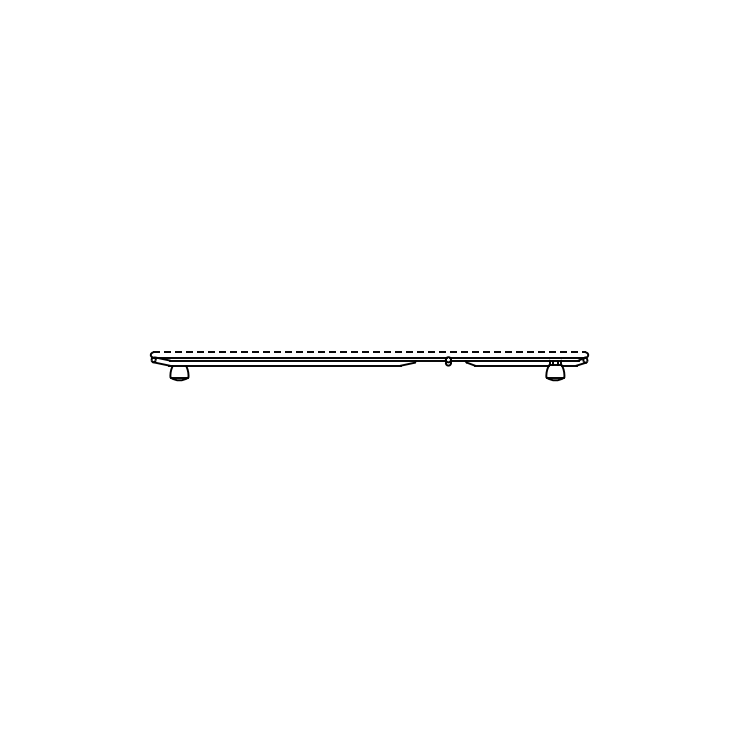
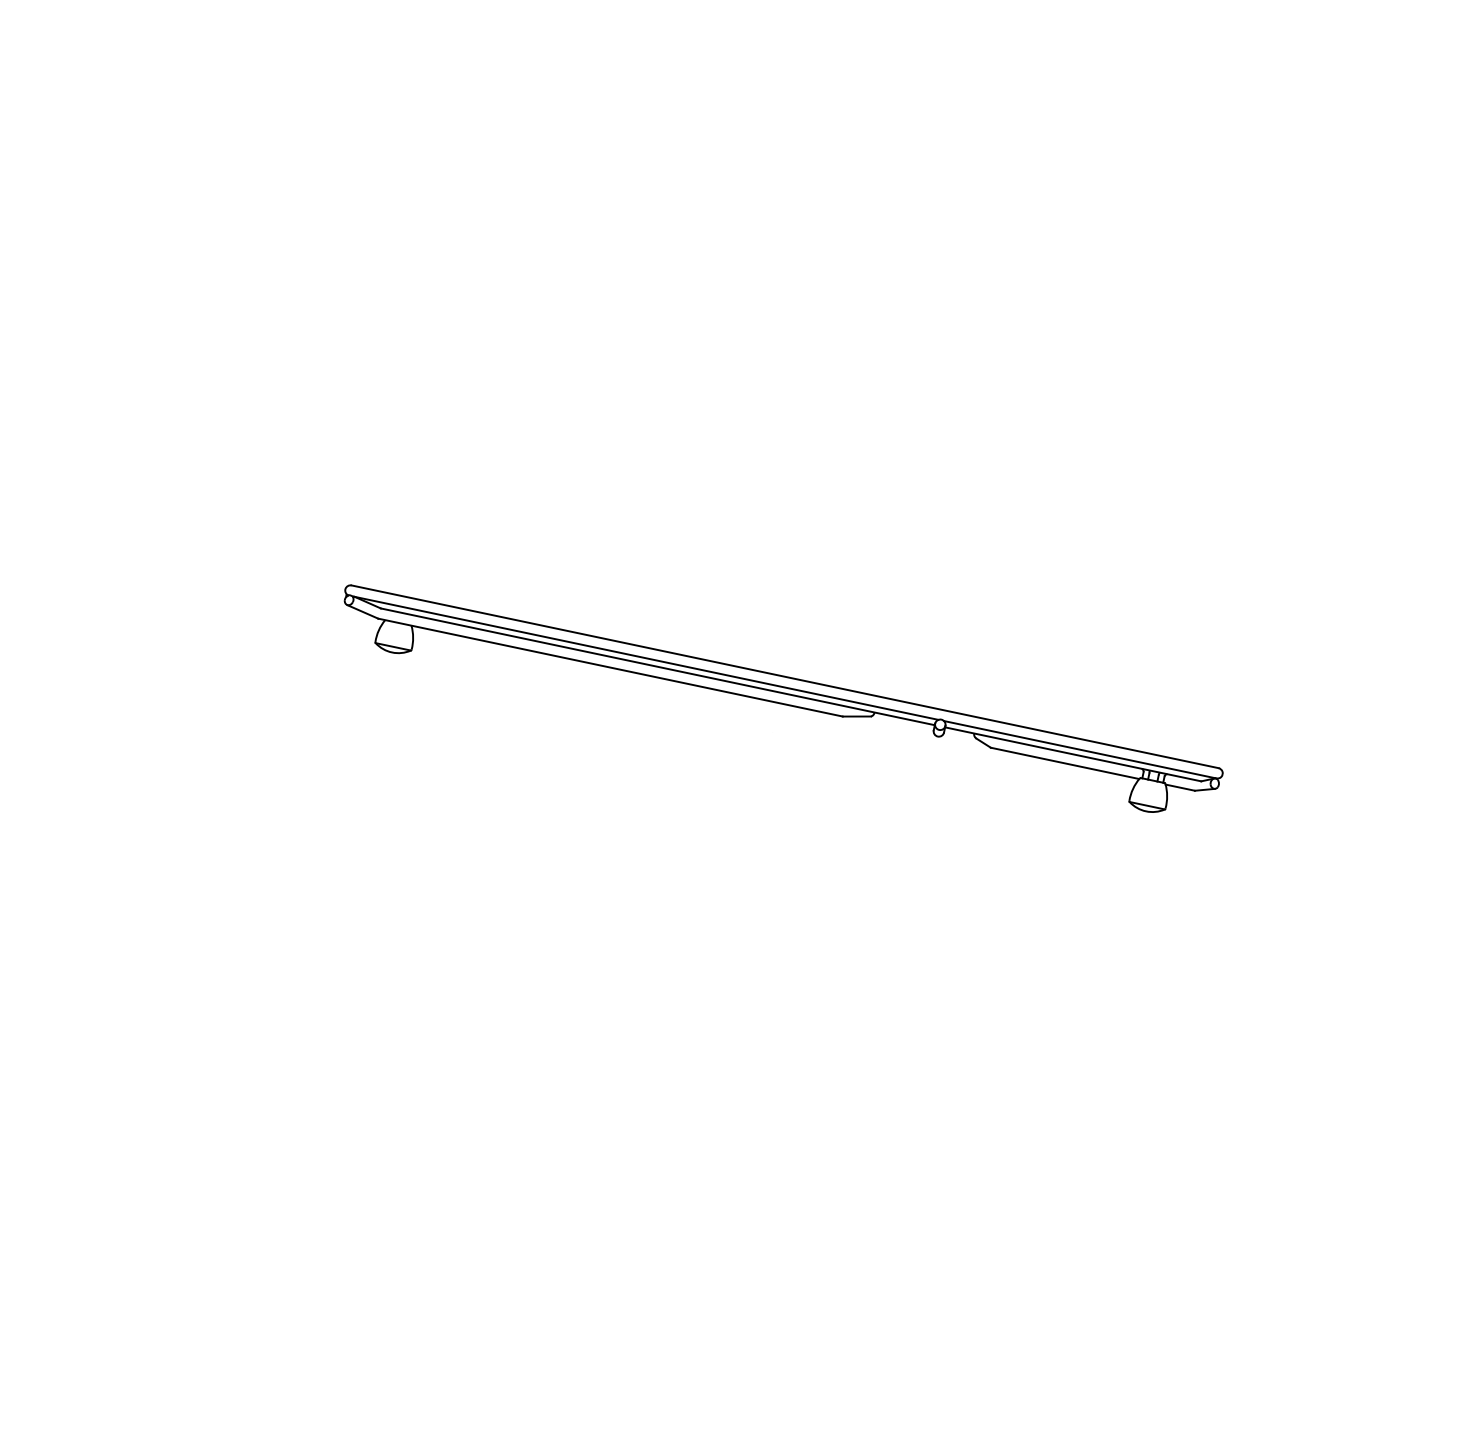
line: (369, 352) -> (785, 676), dashed -> solid

